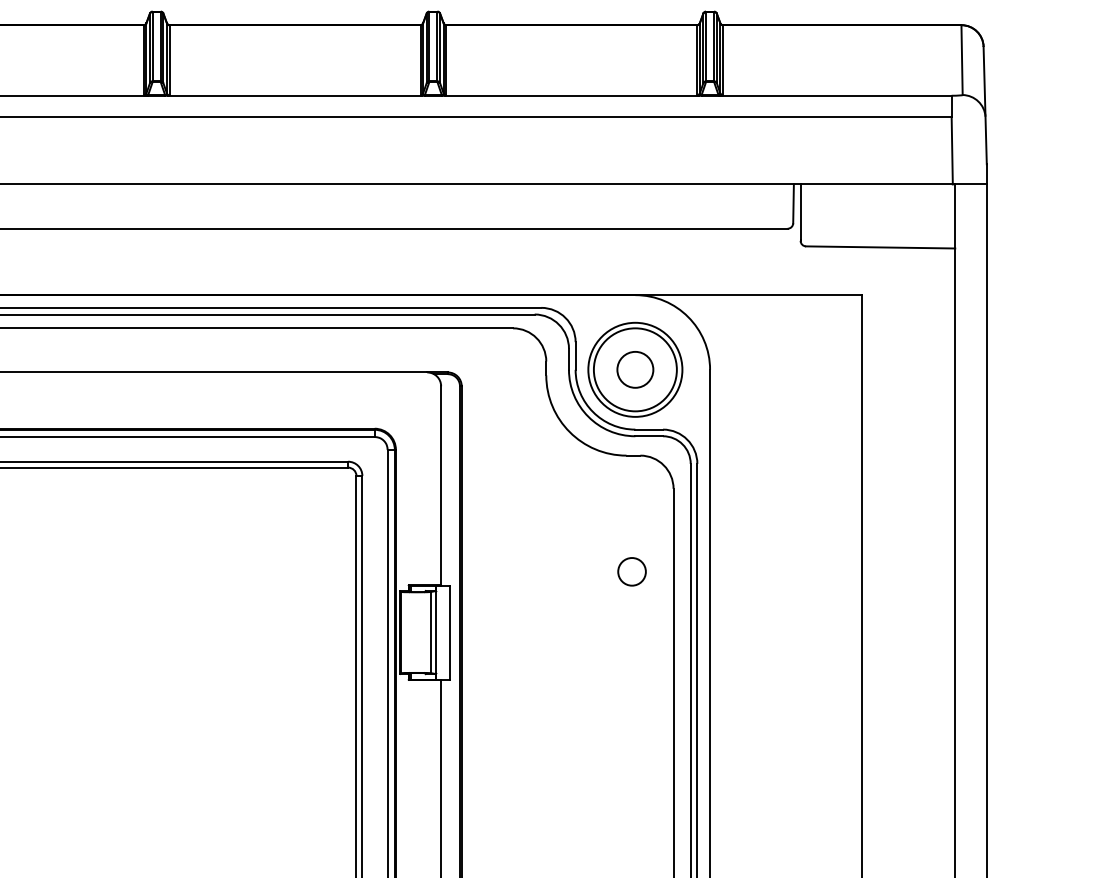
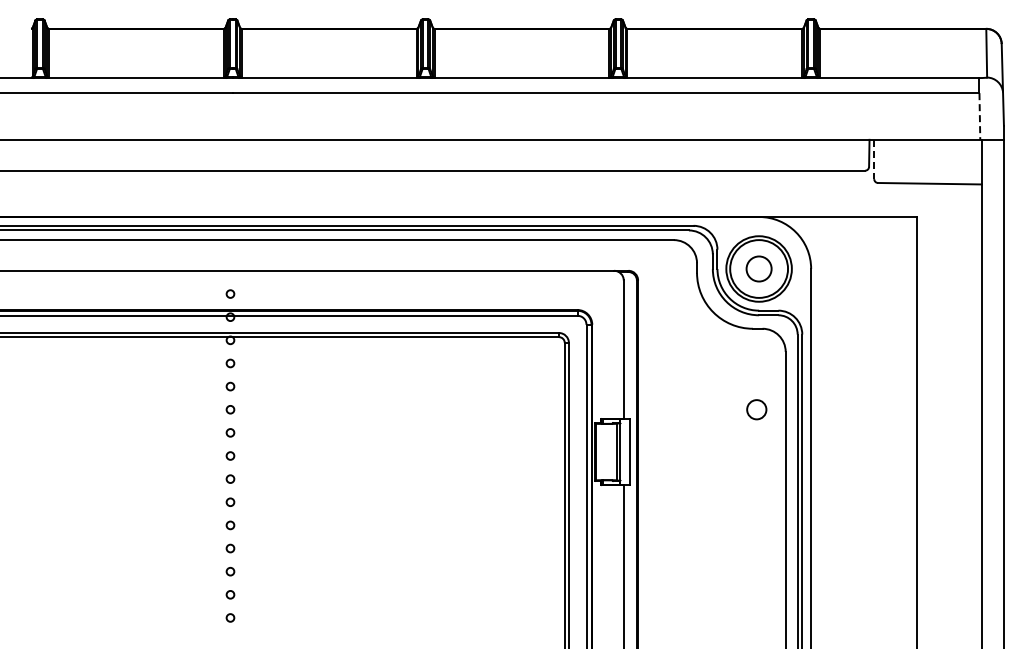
line: (951, 152) -> (979, 117), solid -> dashed
line: (801, 212) -> (874, 159), solid -> dashed

